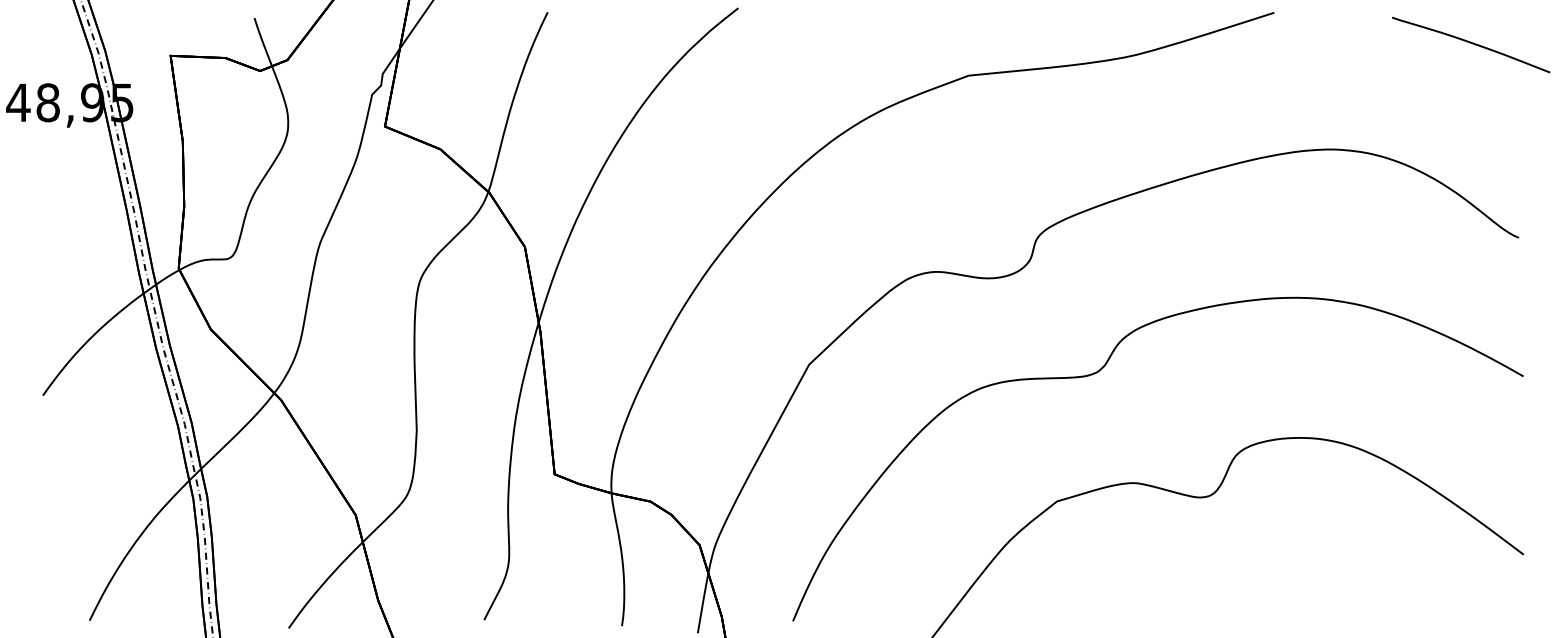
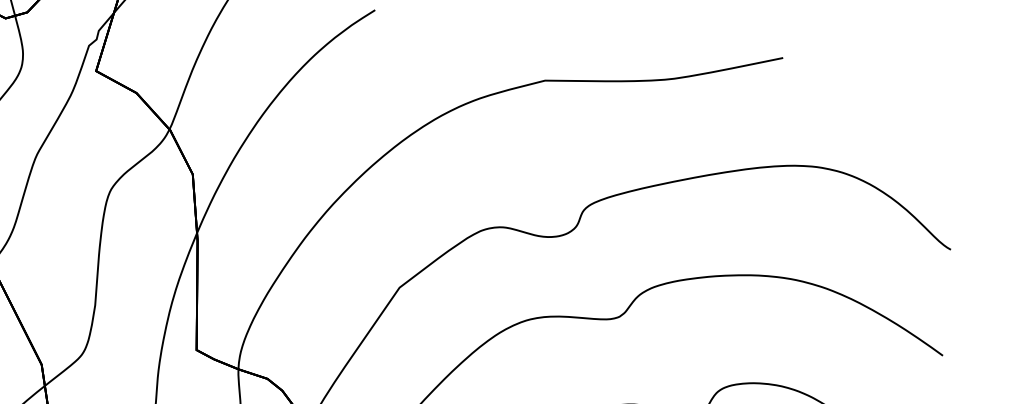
curve: (1471, 43) -> (930, 97), removed

